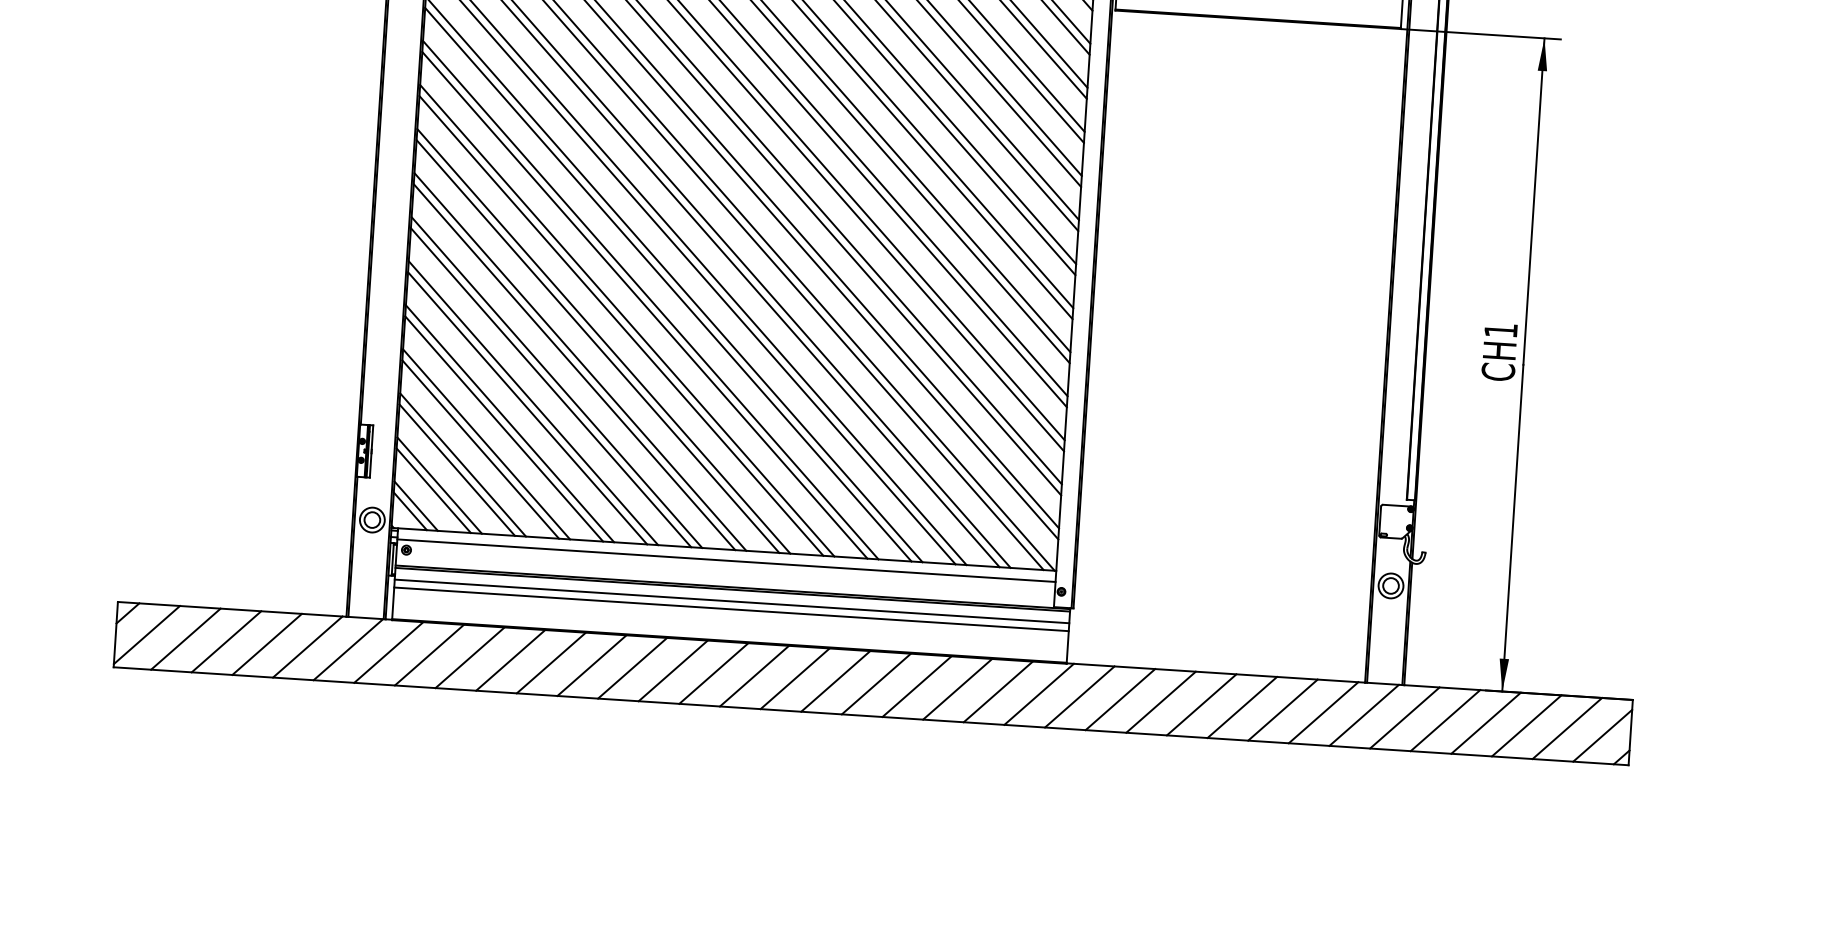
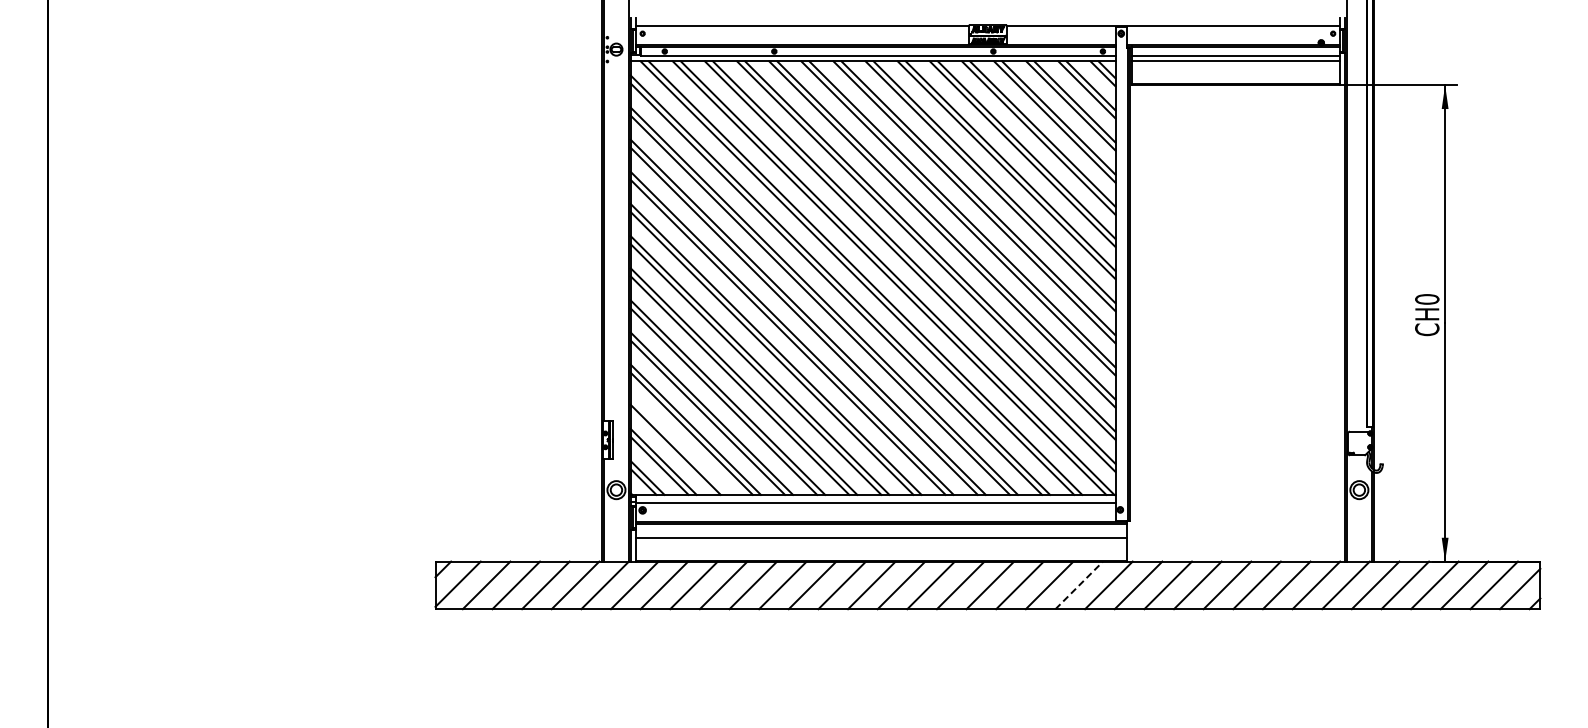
text: (1501, 330) -> (1427, 299), CH1 -> CH0
line: (462, 464) -> (679, 445), removed
line: (732, 601) -> (881, 532), removed
line: (998, 691) -> (1079, 585), solid -> dashed

